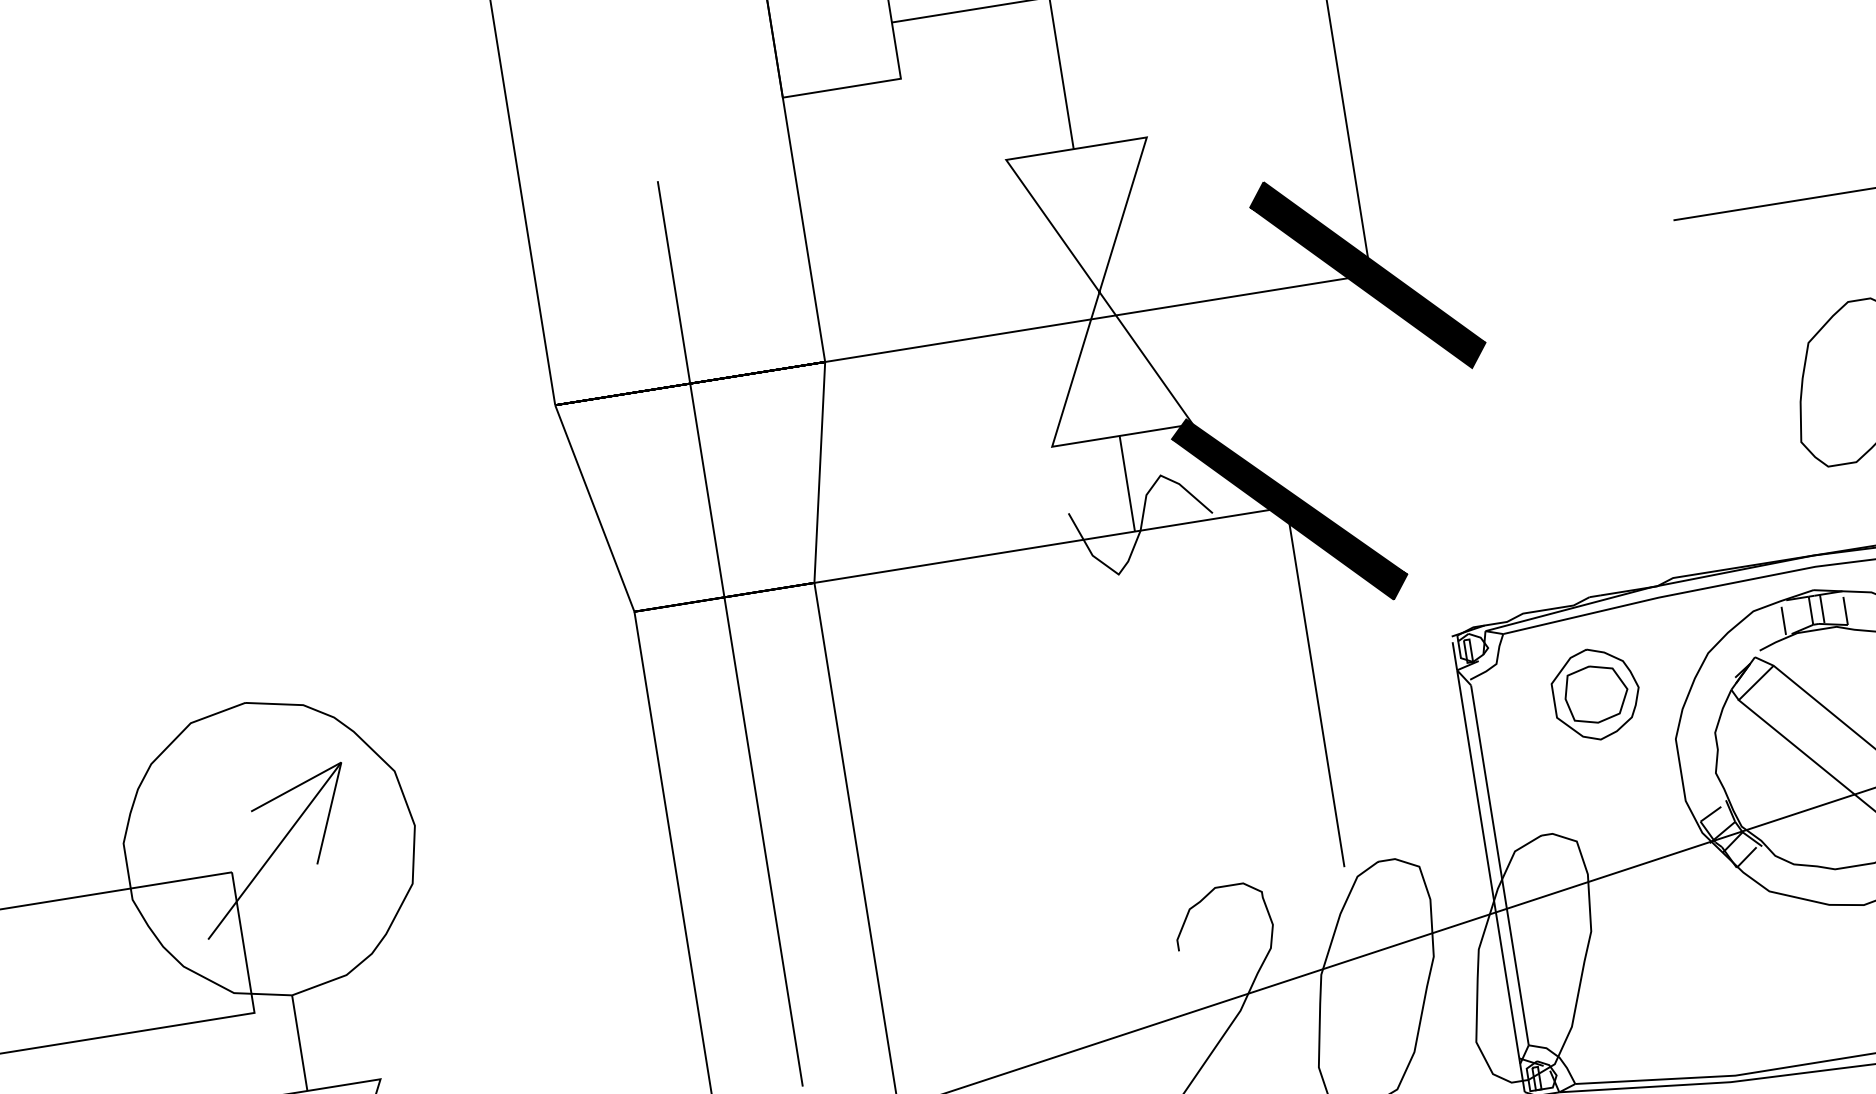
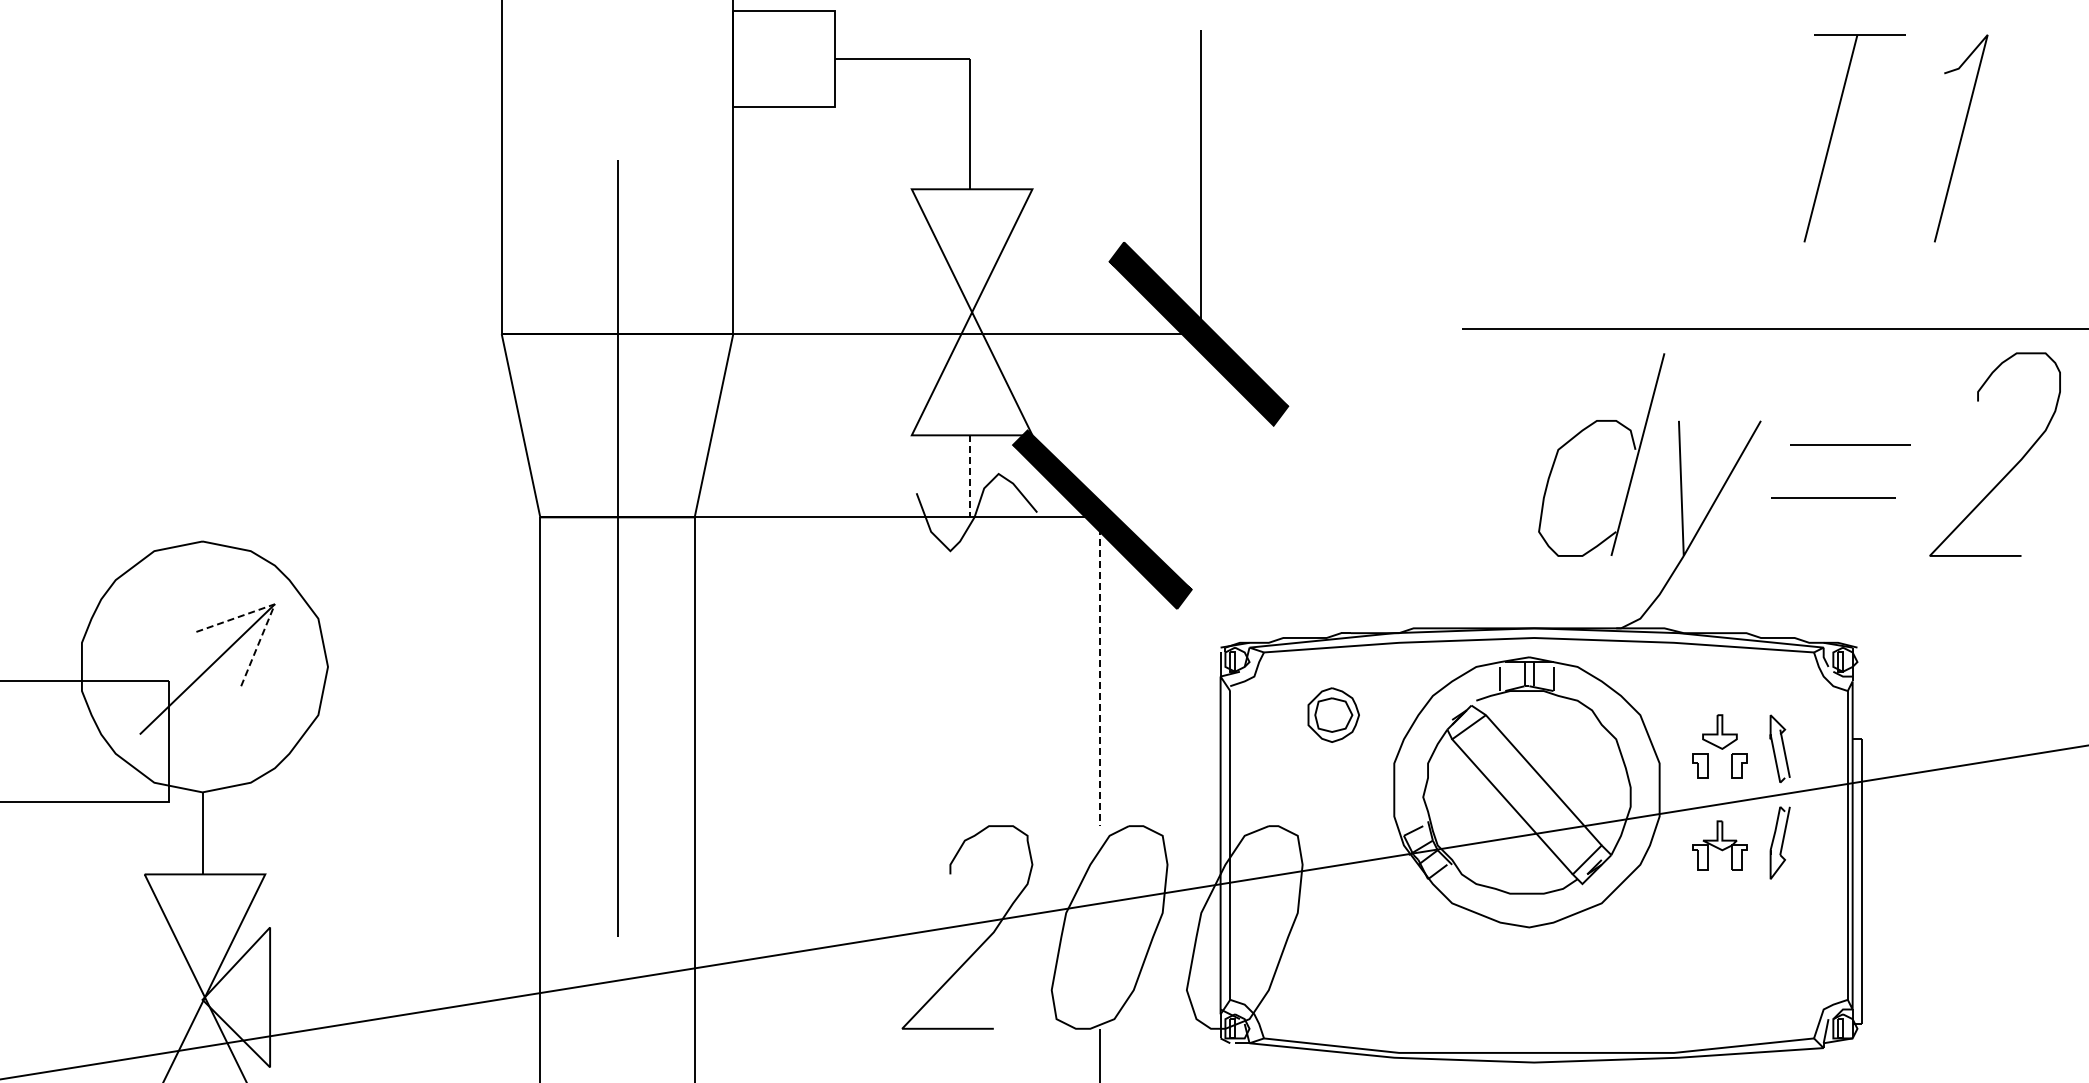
line: (1127, 483) -> (969, 476), solid -> dashed
line: (1315, 688) -> (1099, 672), solid -> dashed
part: (1595, 693) -> (1333, 714), size x0.7
line: (340, 762) -> (274, 604), solid -> dashed

